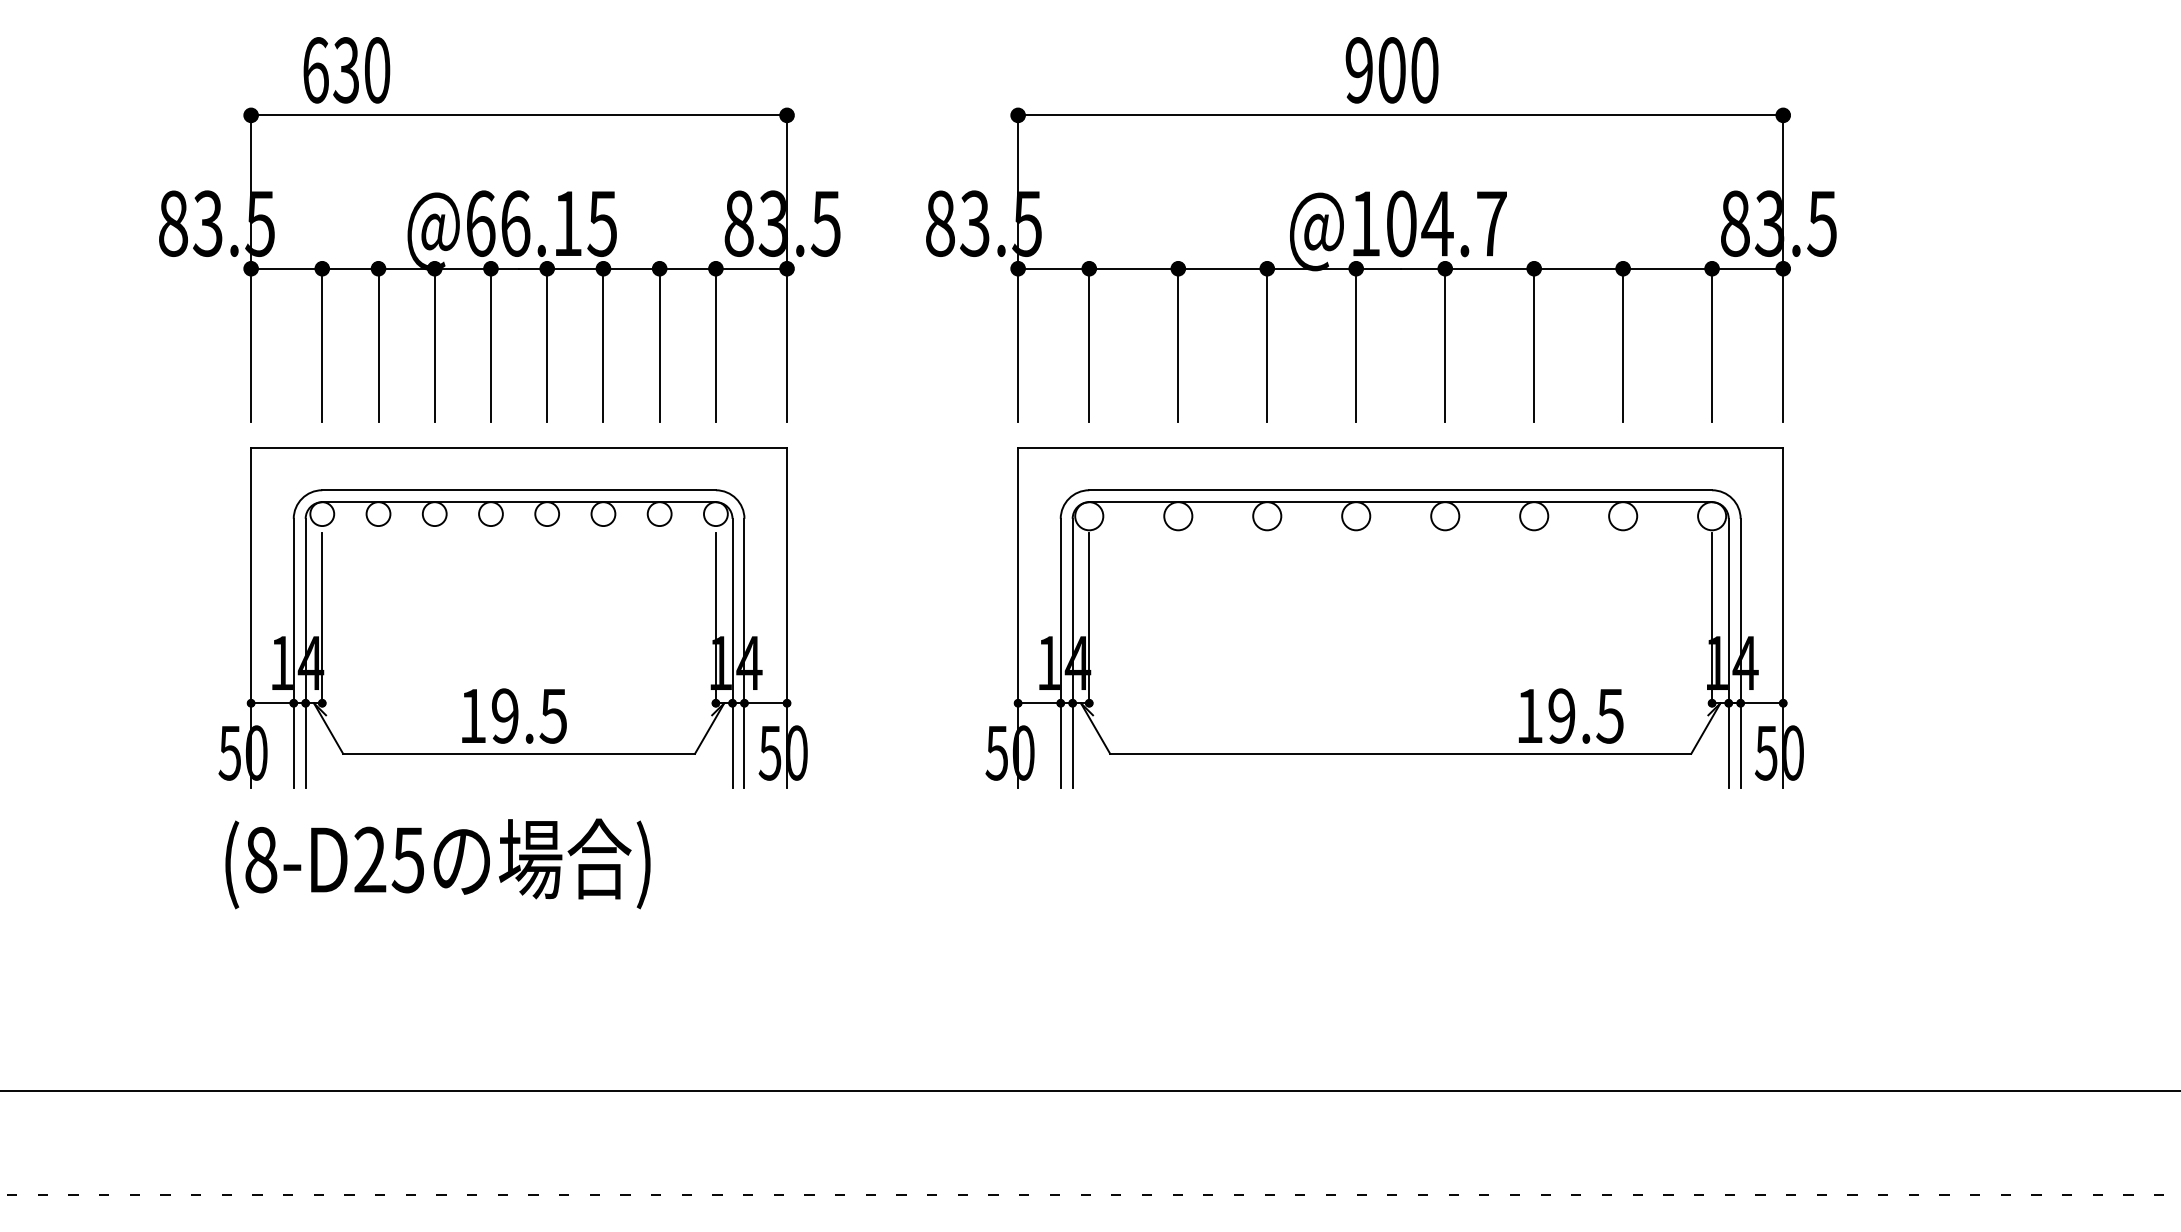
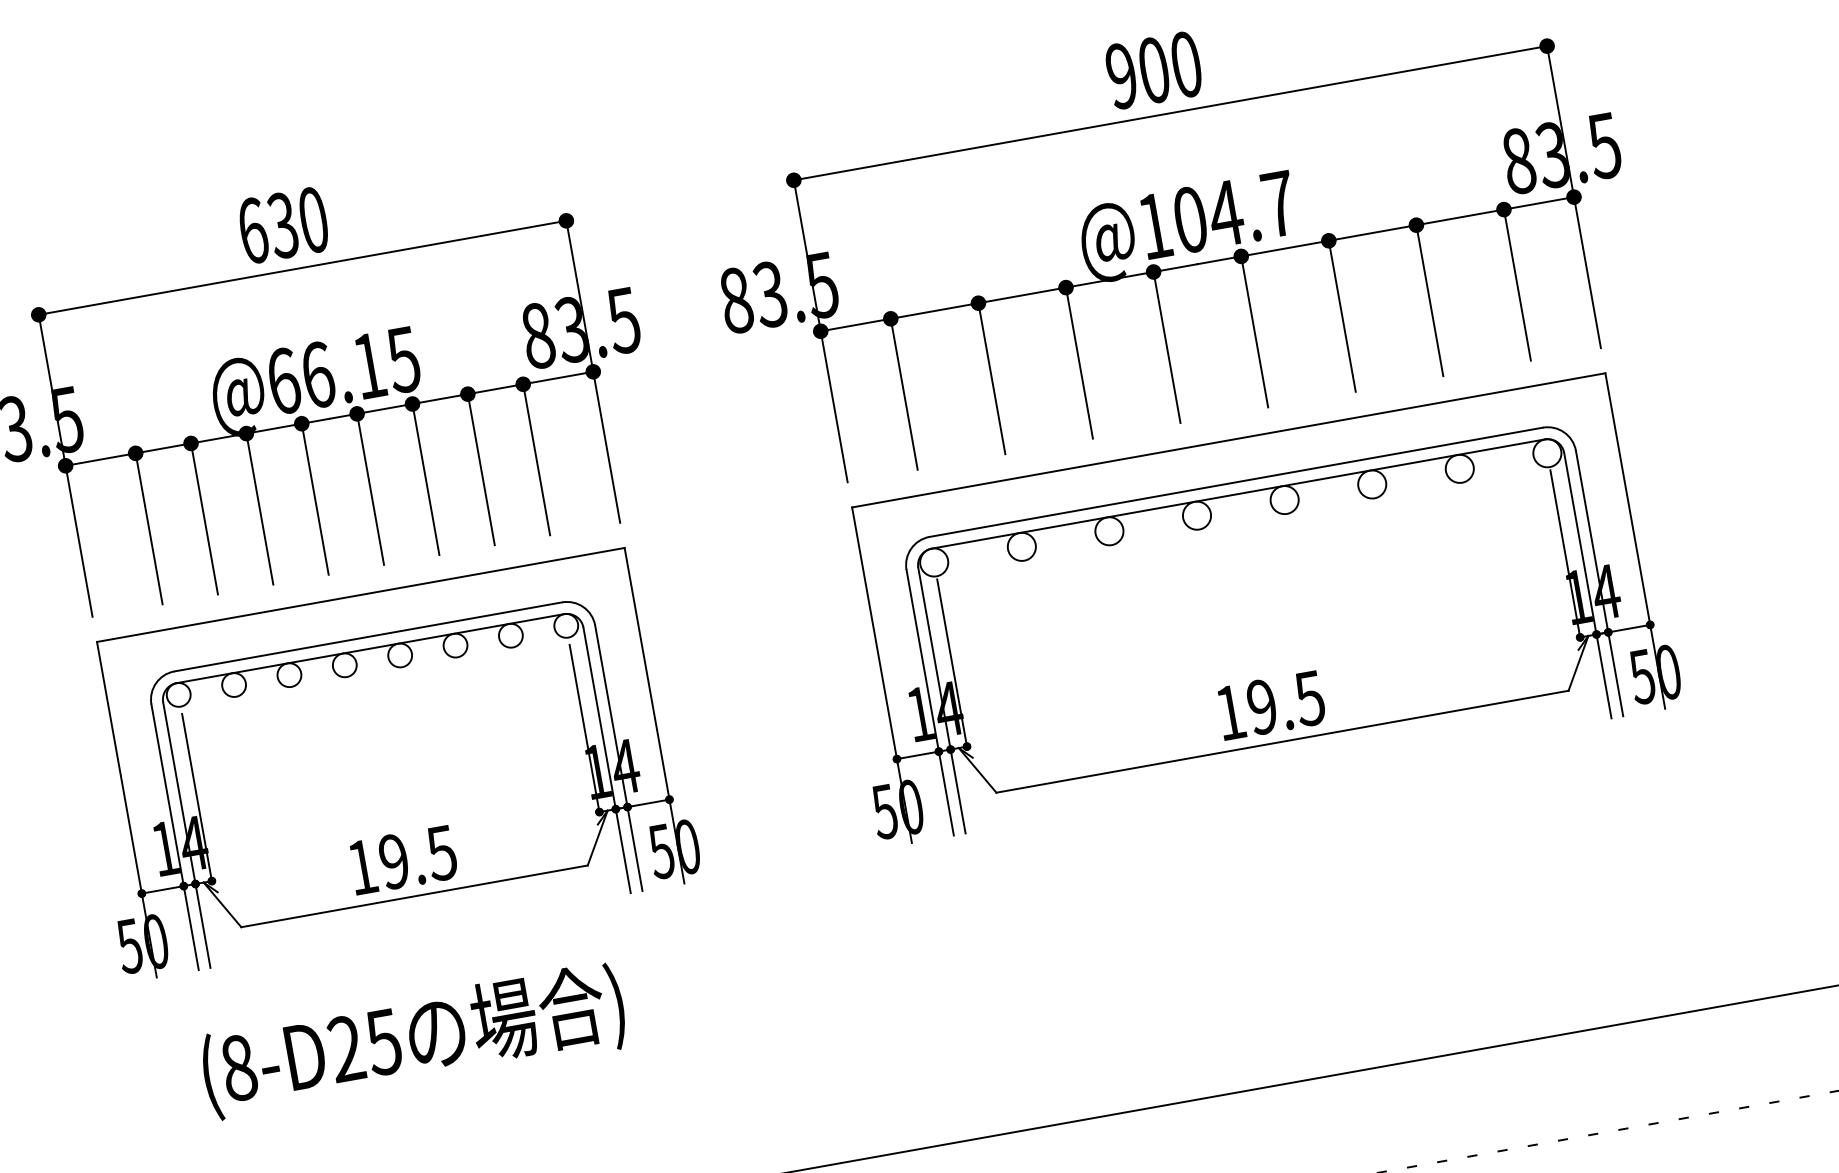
text: (346, 70) -> (283, 225), moved
text: (1570, 715) -> (1270, 704), moved
text: (437, 863) -> (413, 1040), moved

